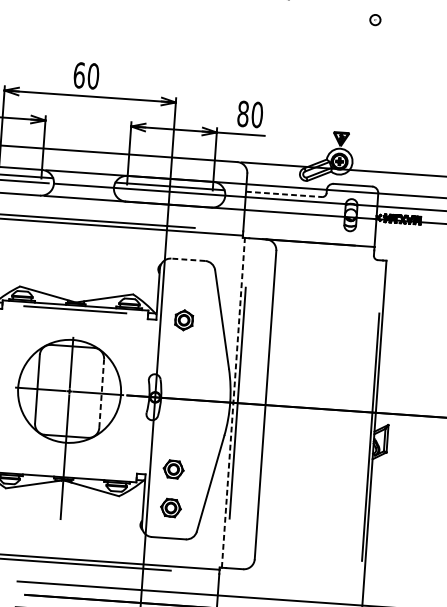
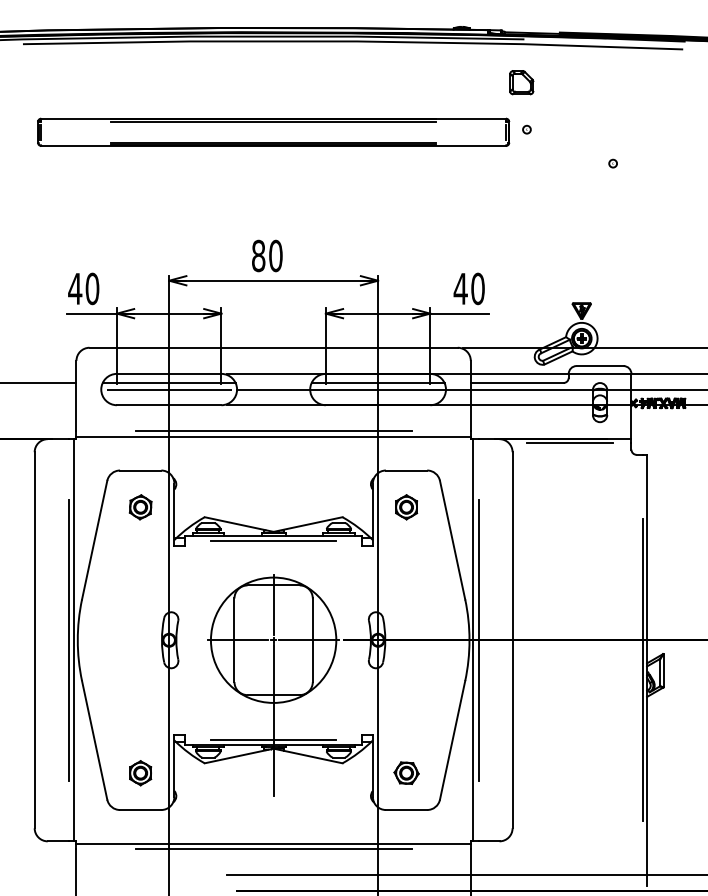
part: (374, 19) -> (612, 163), size x0.62
text: (79, 74) -> (258, 255), 60 -> 80
text: (242, 113) -> (460, 288), 80 -> 40
line: (284, 194) -> (517, 383), dashed -> solid
line: (324, 247) -> (570, 443), added
line: (188, 259) -> (406, 470), dashed -> solid
part: (184, 320) -> (406, 507), moved
line: (101, 393) -> (312, 640), dashed -> solid
line: (233, 402) -> (473, 639), dashed -> solid
part: (173, 468) -> (406, 725), removed
line: (63, 472) -> (273, 739), added

